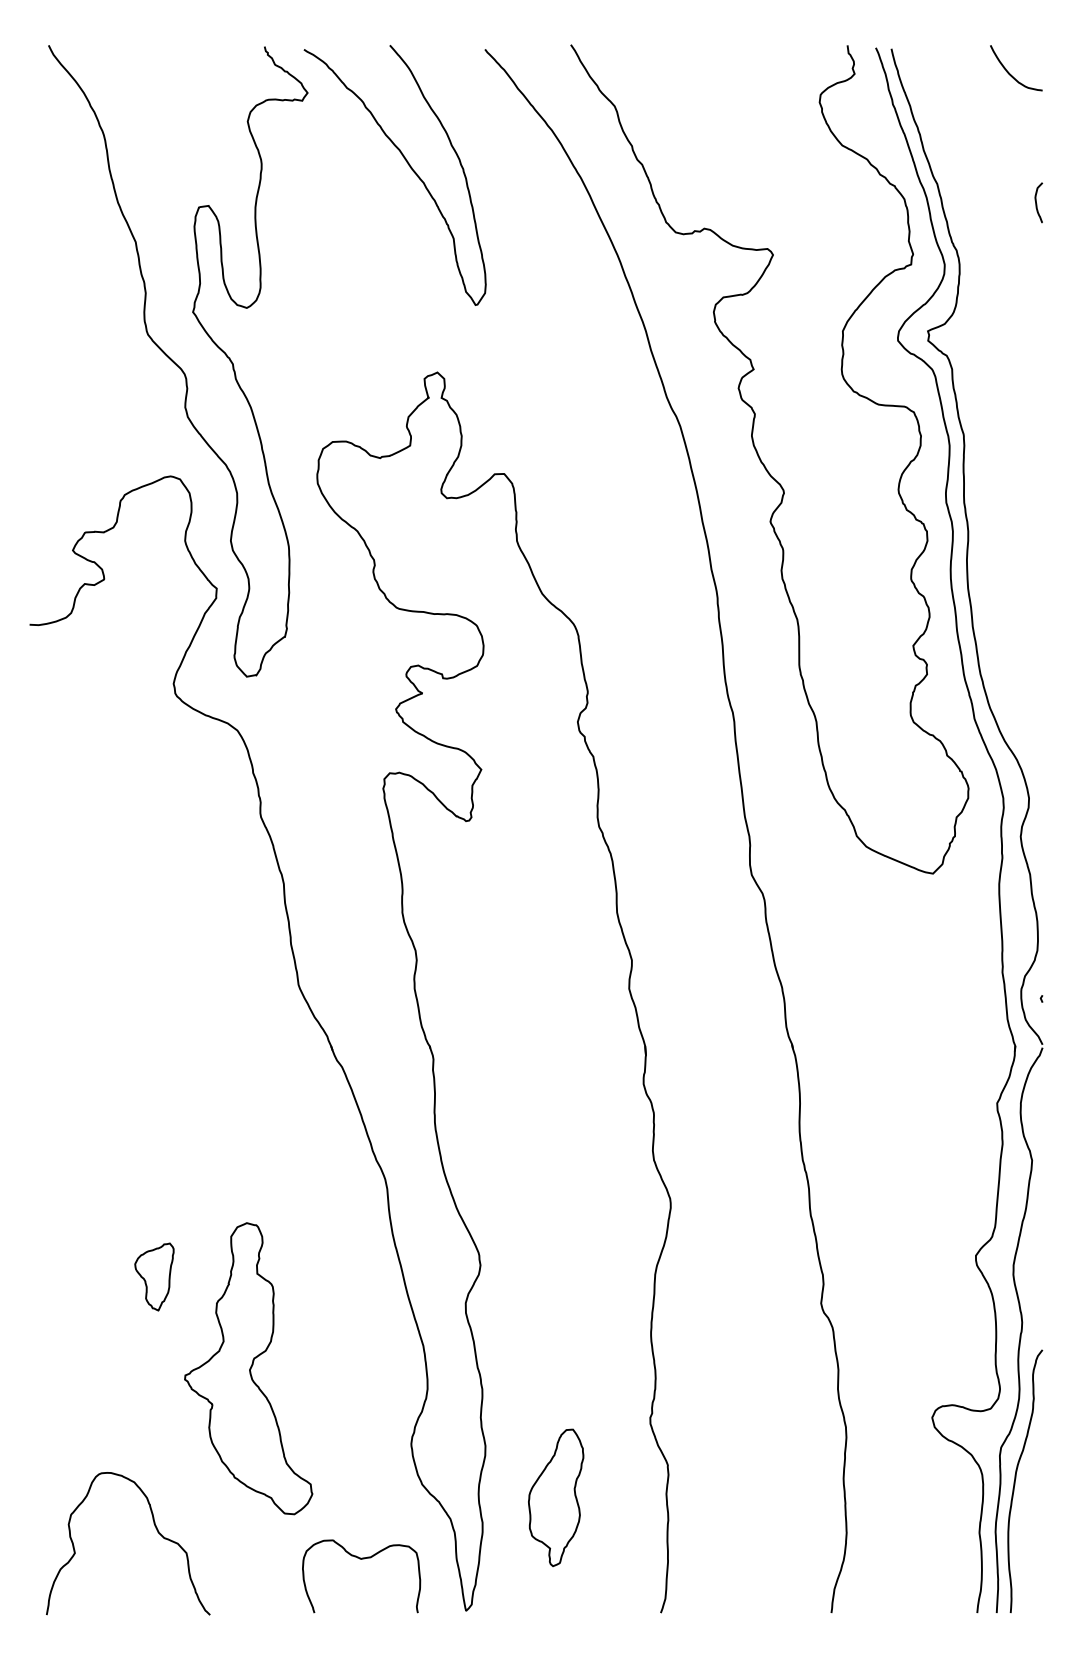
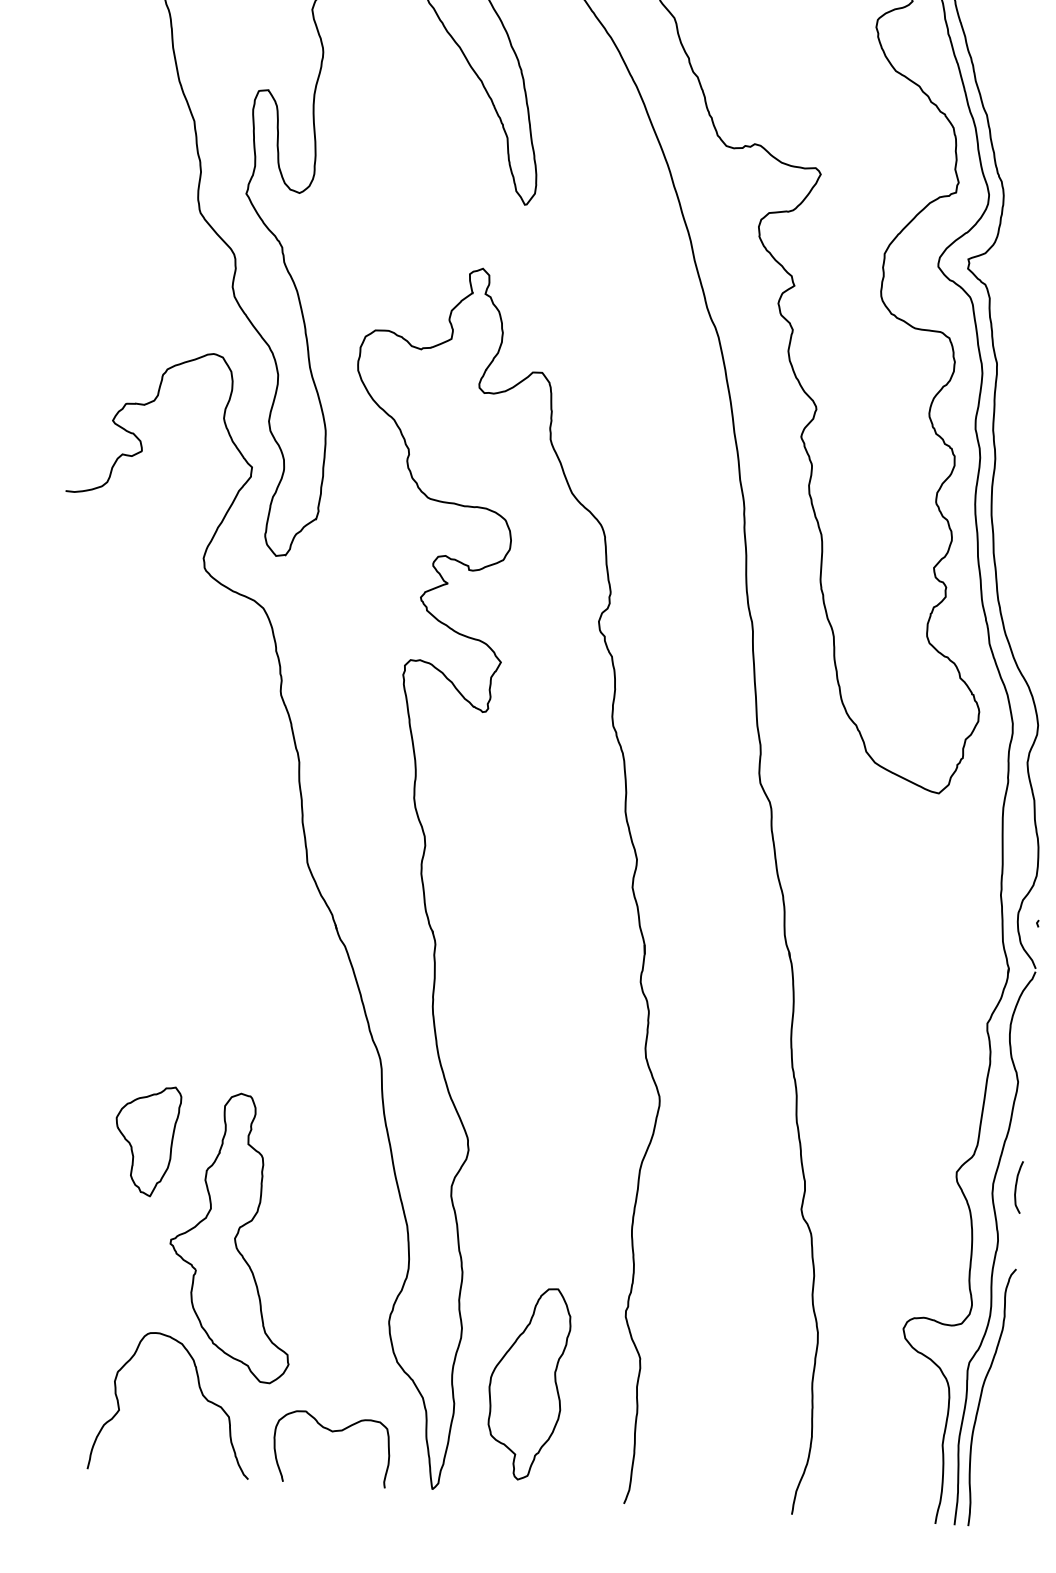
curve: (1037, 1266) -> (1016, 1186), added
part: (154, 1276) -> (147, 1140), size x1.67
part: (555, 1497) -> (527, 1383), size x1.43
curve: (156, 1530) -> (200, 1392), moved

